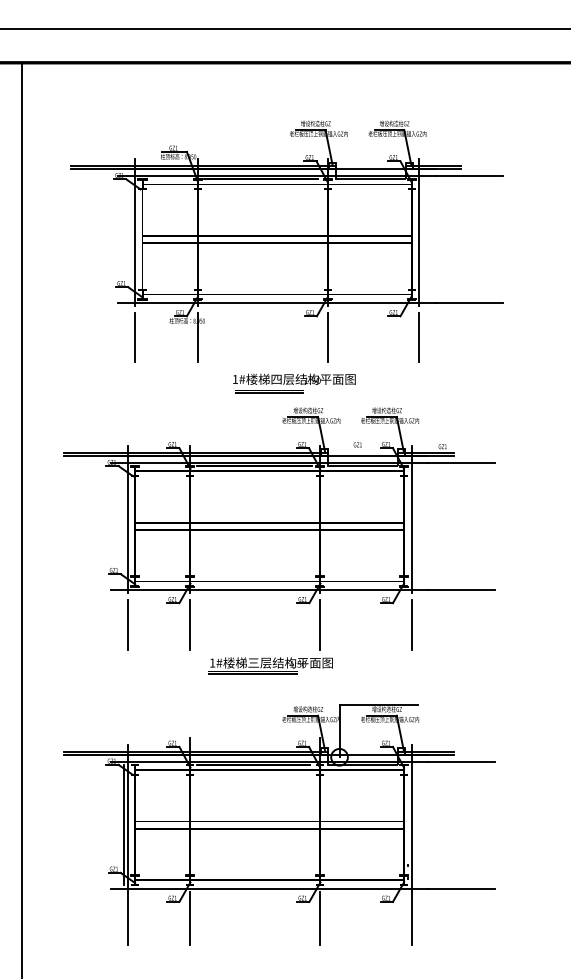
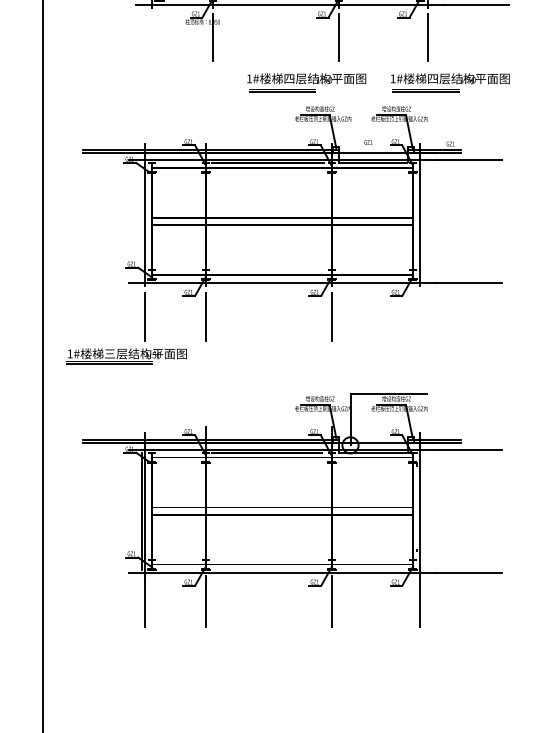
line: (135, 337) -> (152, 38), removed
part: (442, 383) -> (450, 82), added
line: (411, 624) -> (420, 316), removed
part: (270, 665) -> (126, 356), moved

